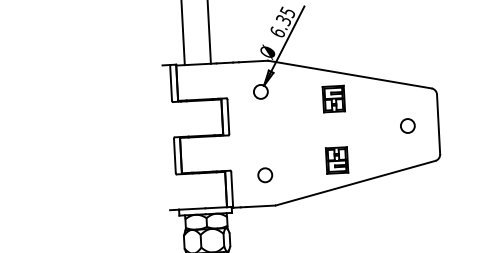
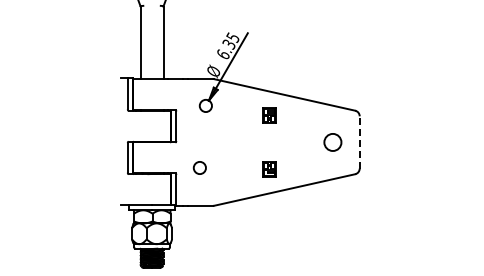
part: (334, 99) -> (269, 115), size x0.7
line: (438, 123) -> (359, 141), solid -> dashed
circle: (407, 126) -> (332, 142), size x1.4
part: (337, 160) -> (269, 169), size x0.7
circle: (264, 174) -> (199, 167), moved

